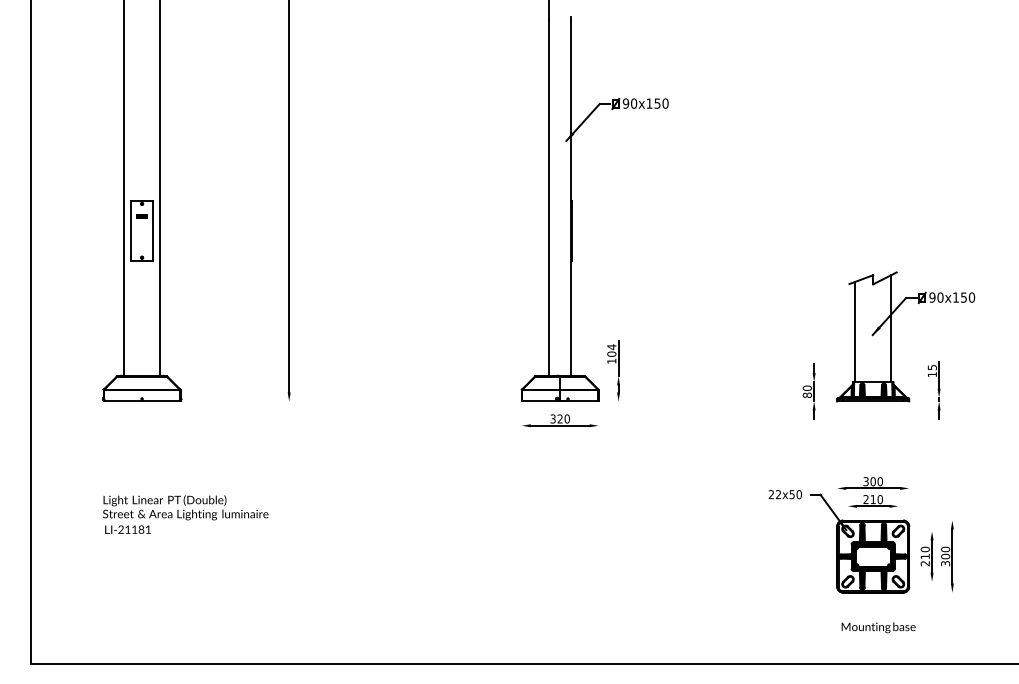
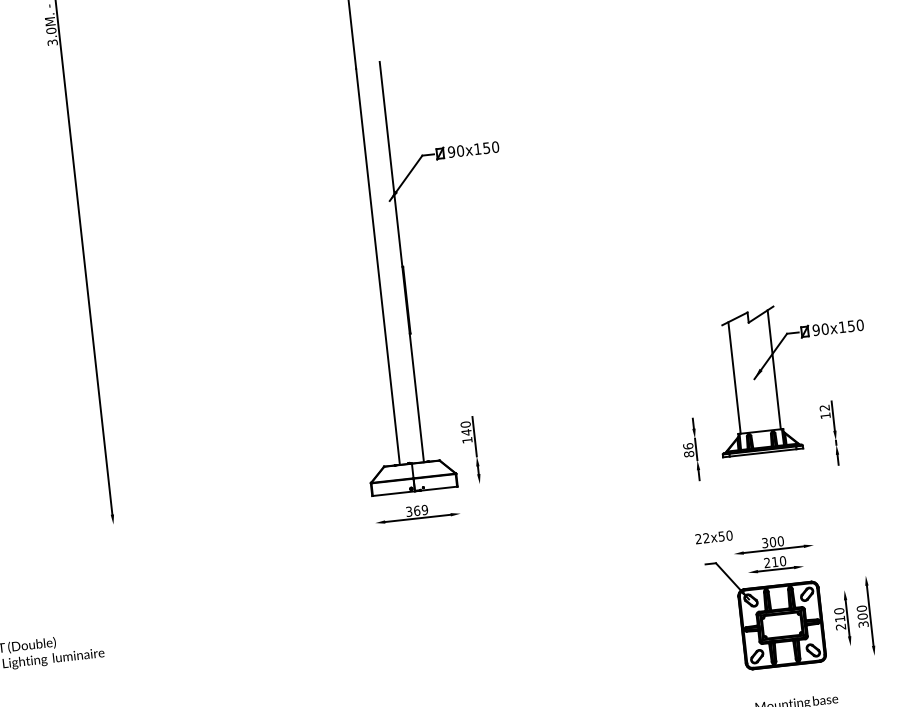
text: (611, 350) -> (465, 428), 104 -> 140
text: (931, 367) -> (823, 408), 15 -> 12
text: (806, 387) -> (687, 445), 80 -> 86
text: (563, 418) -> (420, 509), 320 -> 369
text: (784, 494) -> (713, 537), moved

